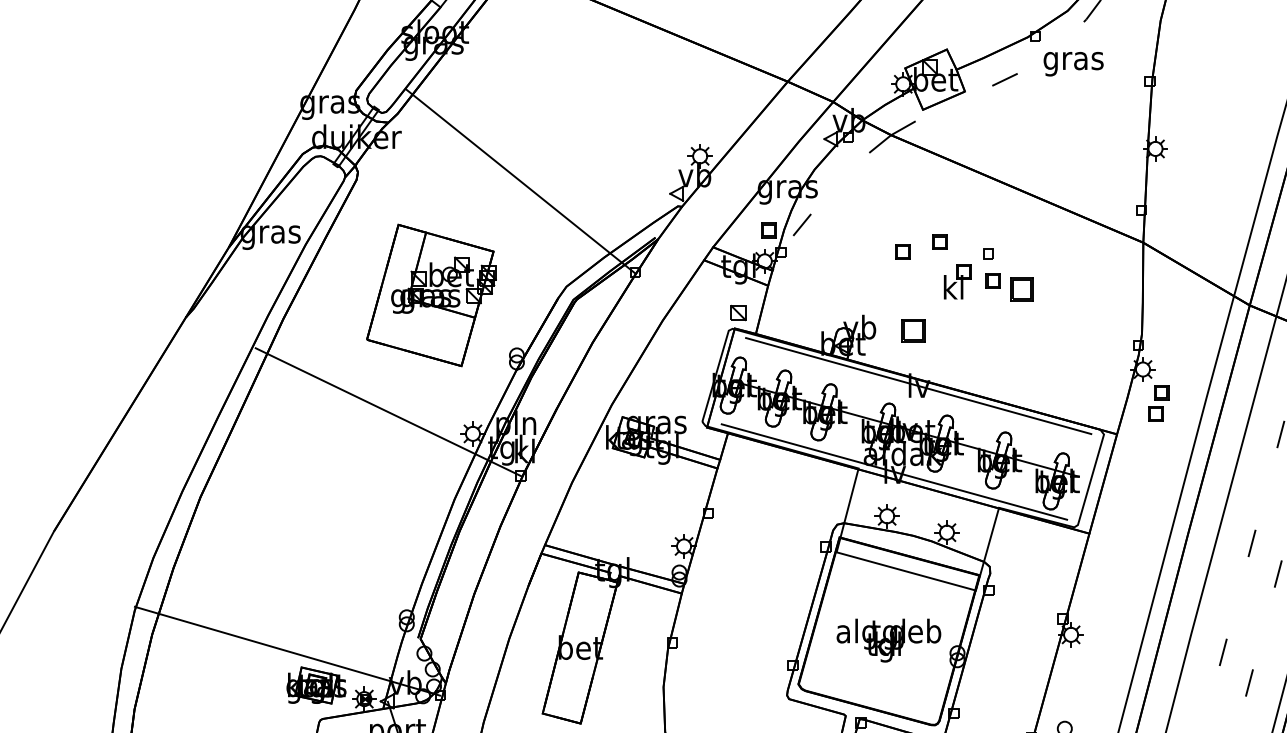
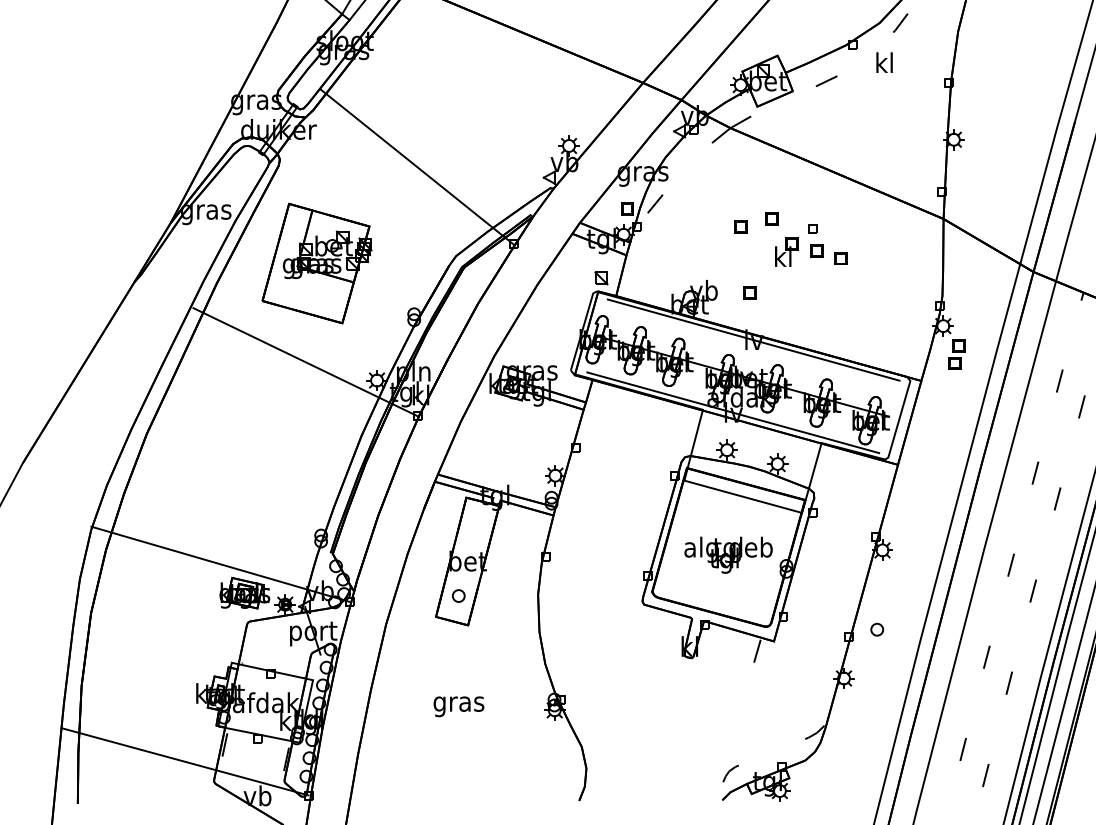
text: (1073, 61) -> (884, 65), gras -> kl
part: (1021, 289) -> (840, 258), size x0.62
part: (430, 295) -> (316, 263), moved
part: (913, 329) -> (749, 292), size x0.62
part: (569, 688) -> (458, 595), added

